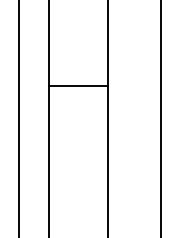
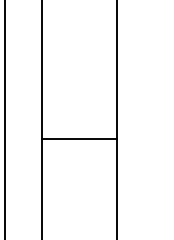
line: (78, 86) -> (79, 138), moved

